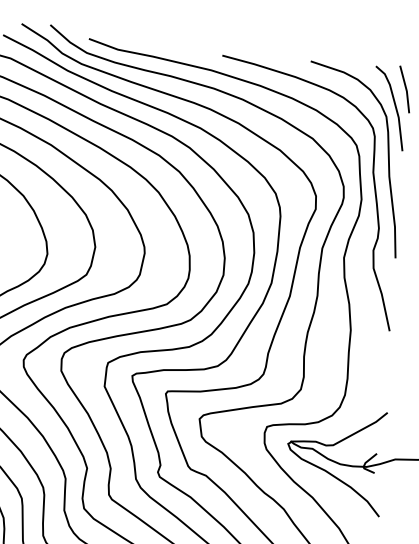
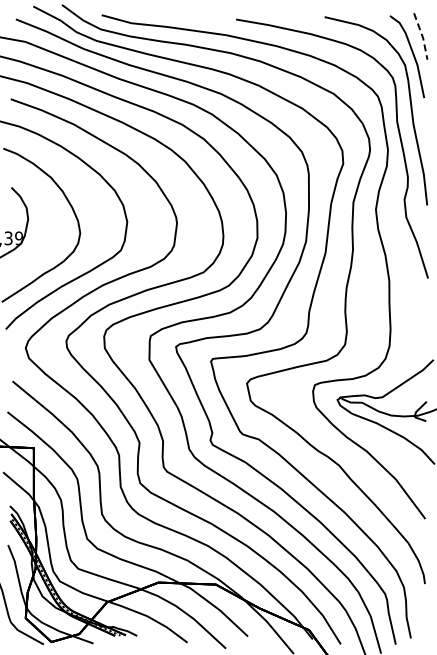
line: (406, 90) -> (422, 37), solid -> dashed

